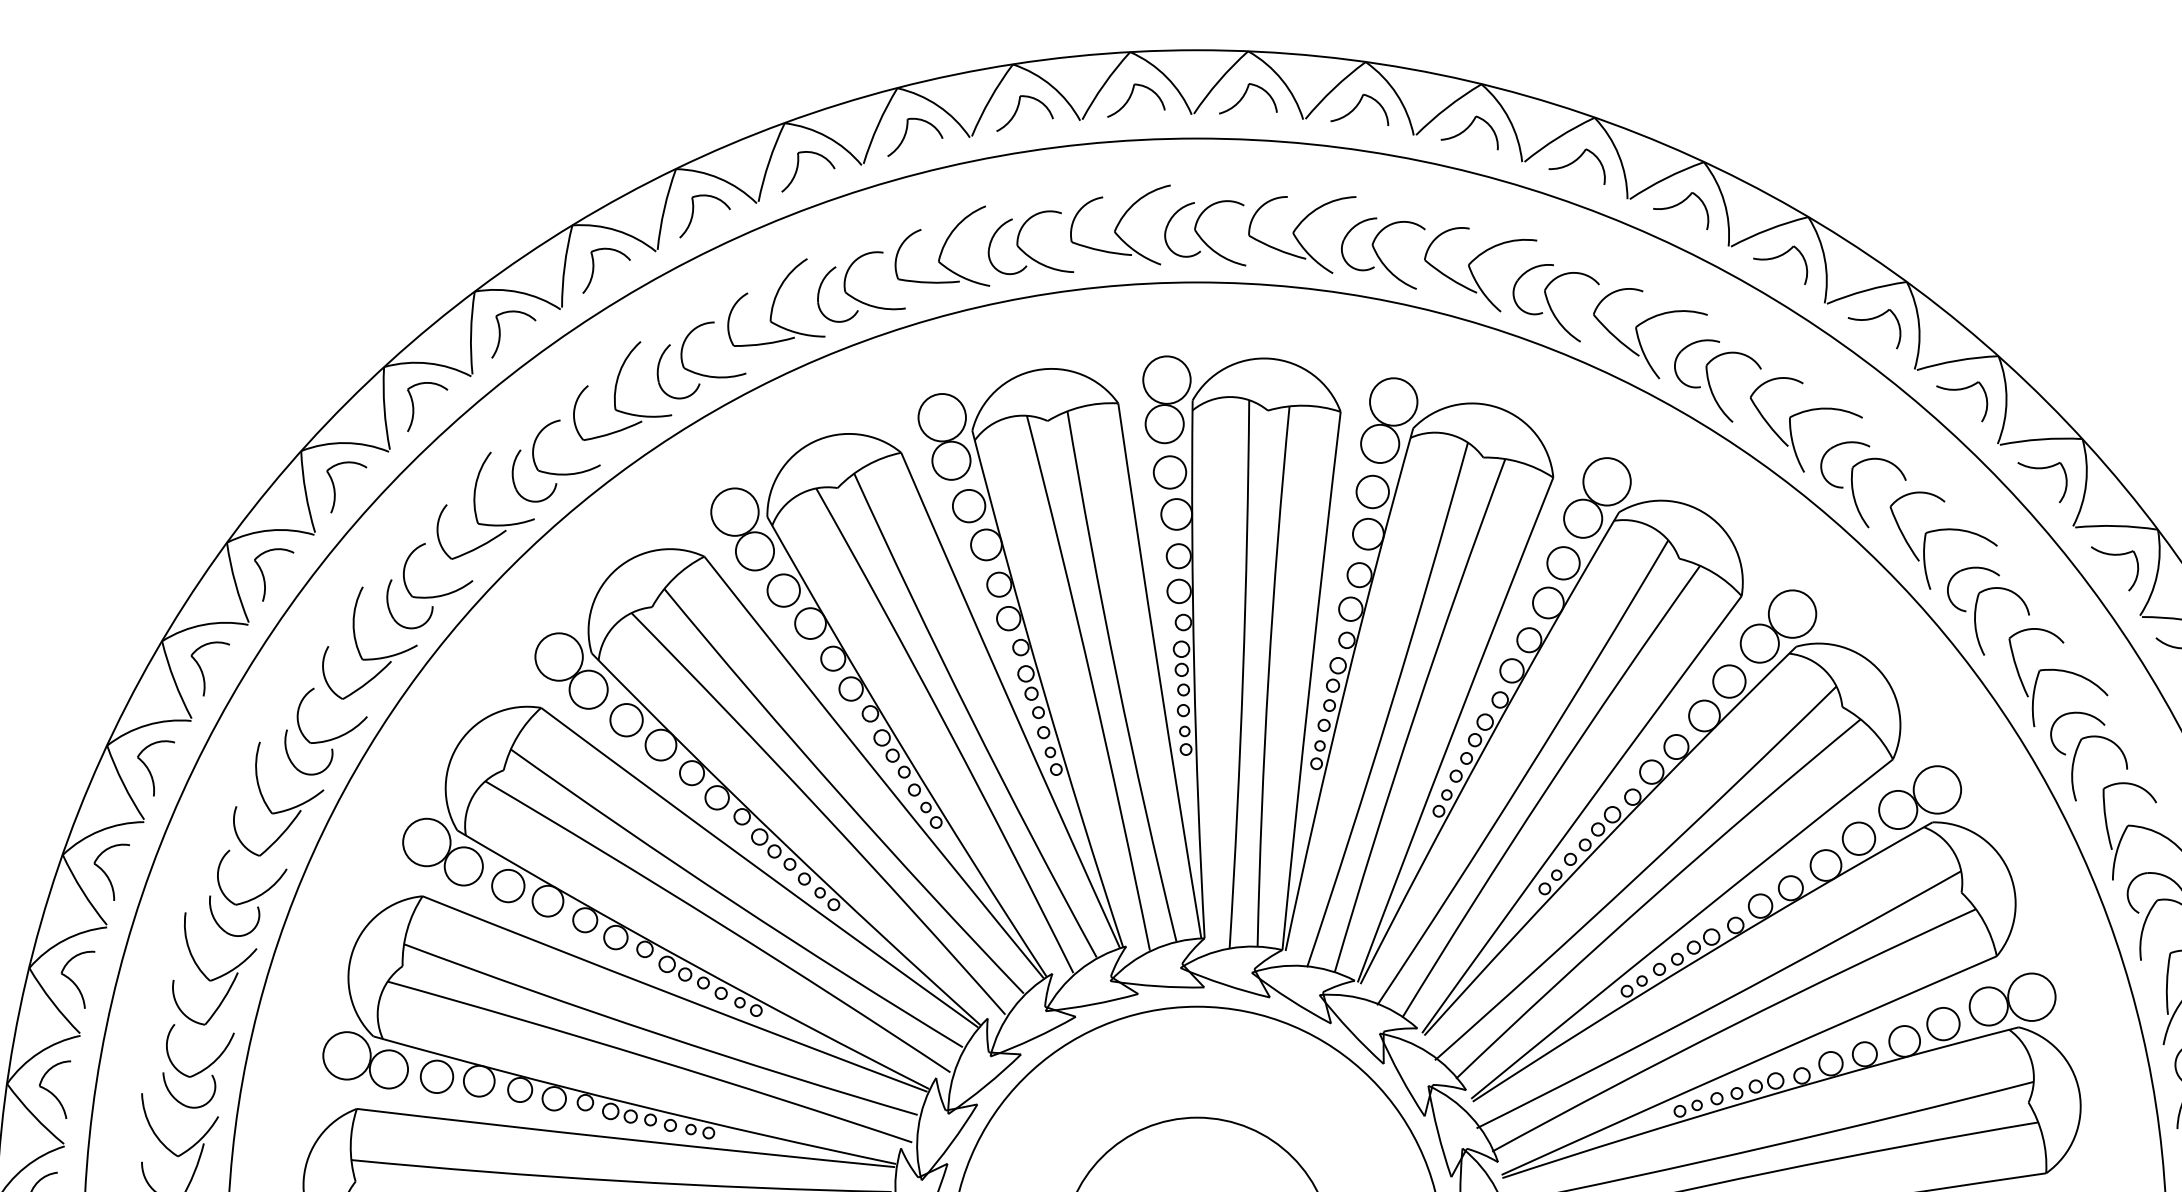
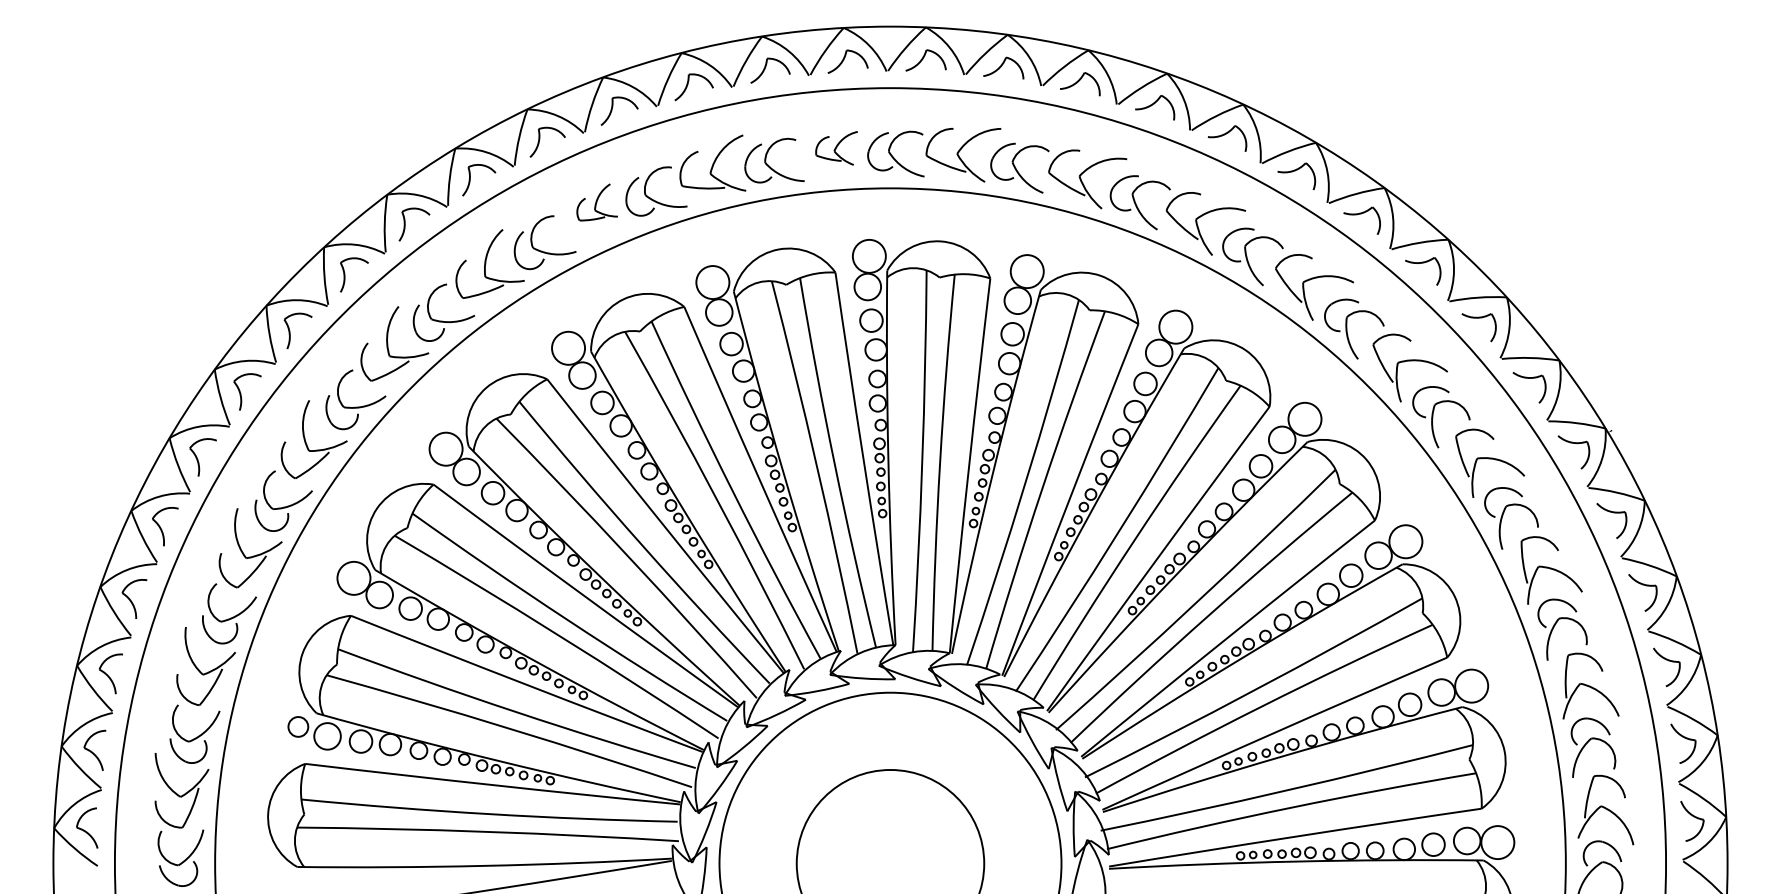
part: (1119, 225) -> (836, 148), size x0.6
part: (776, 302) -> (597, 202), size x0.6
circle: (345, 1055) -> (297, 726), size x0.6

